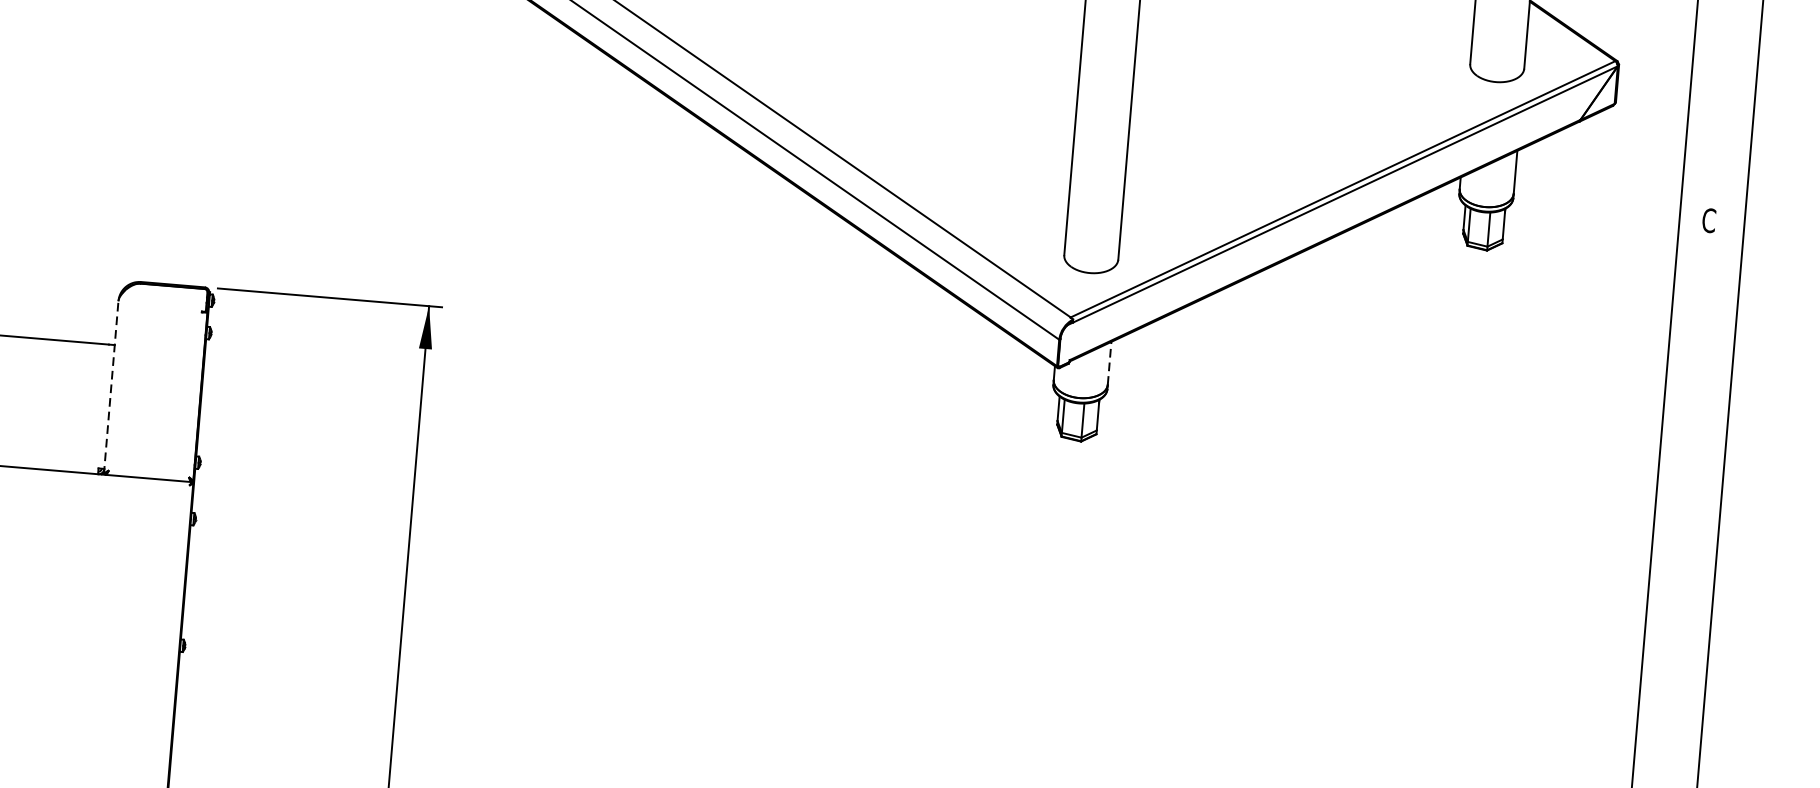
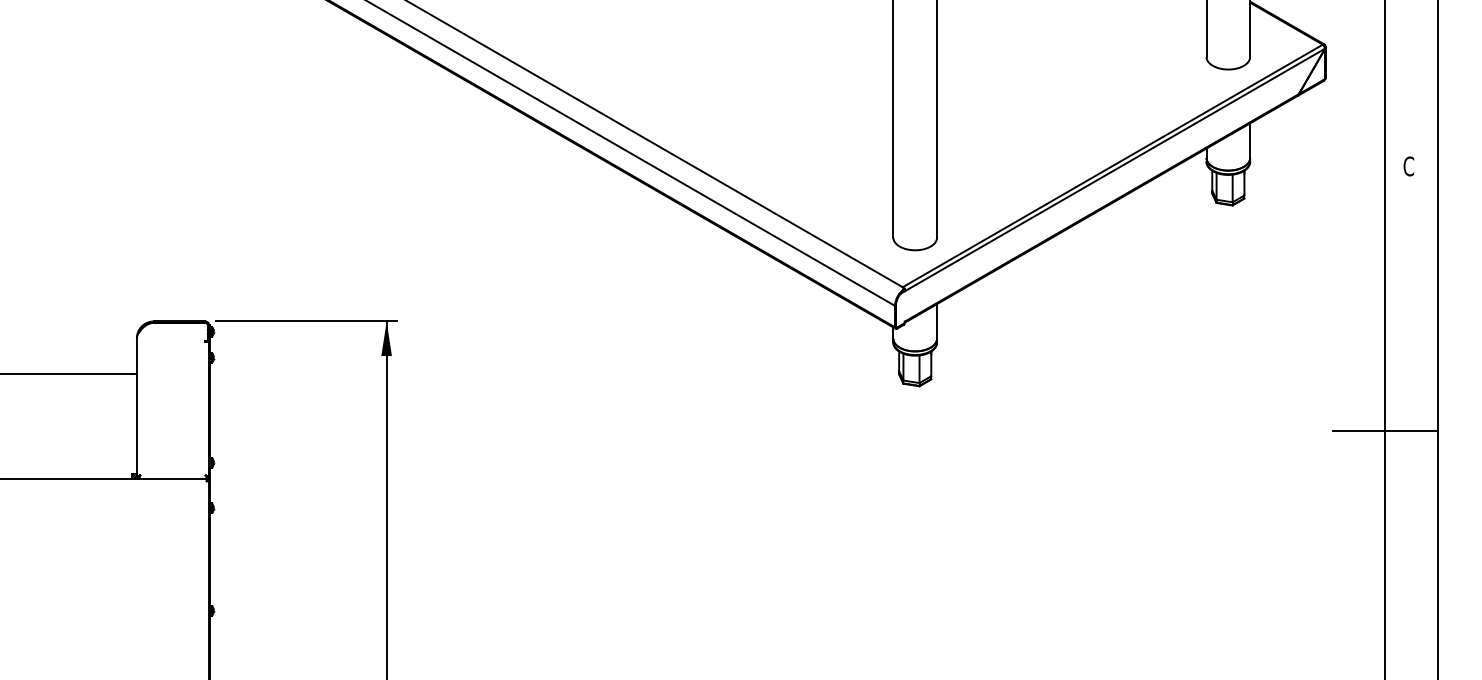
line: (1110, 362) -> (937, 320), dashed -> solid
line: (110, 387) -> (136, 408), dashed -> solid
line: (1651, 545) -> (1384, 431), added

